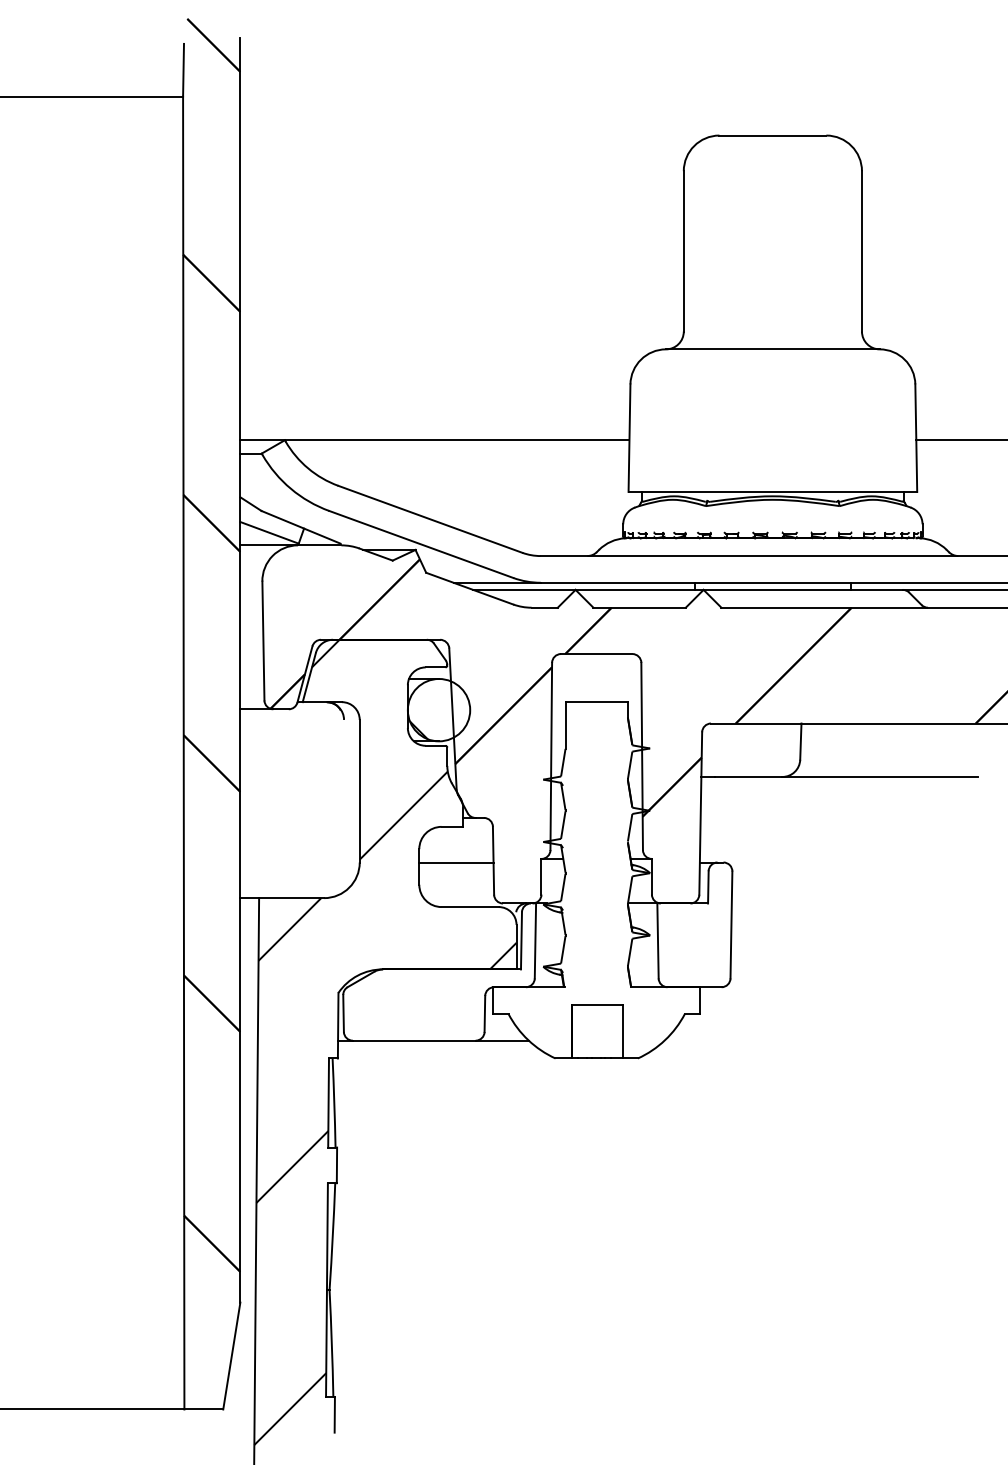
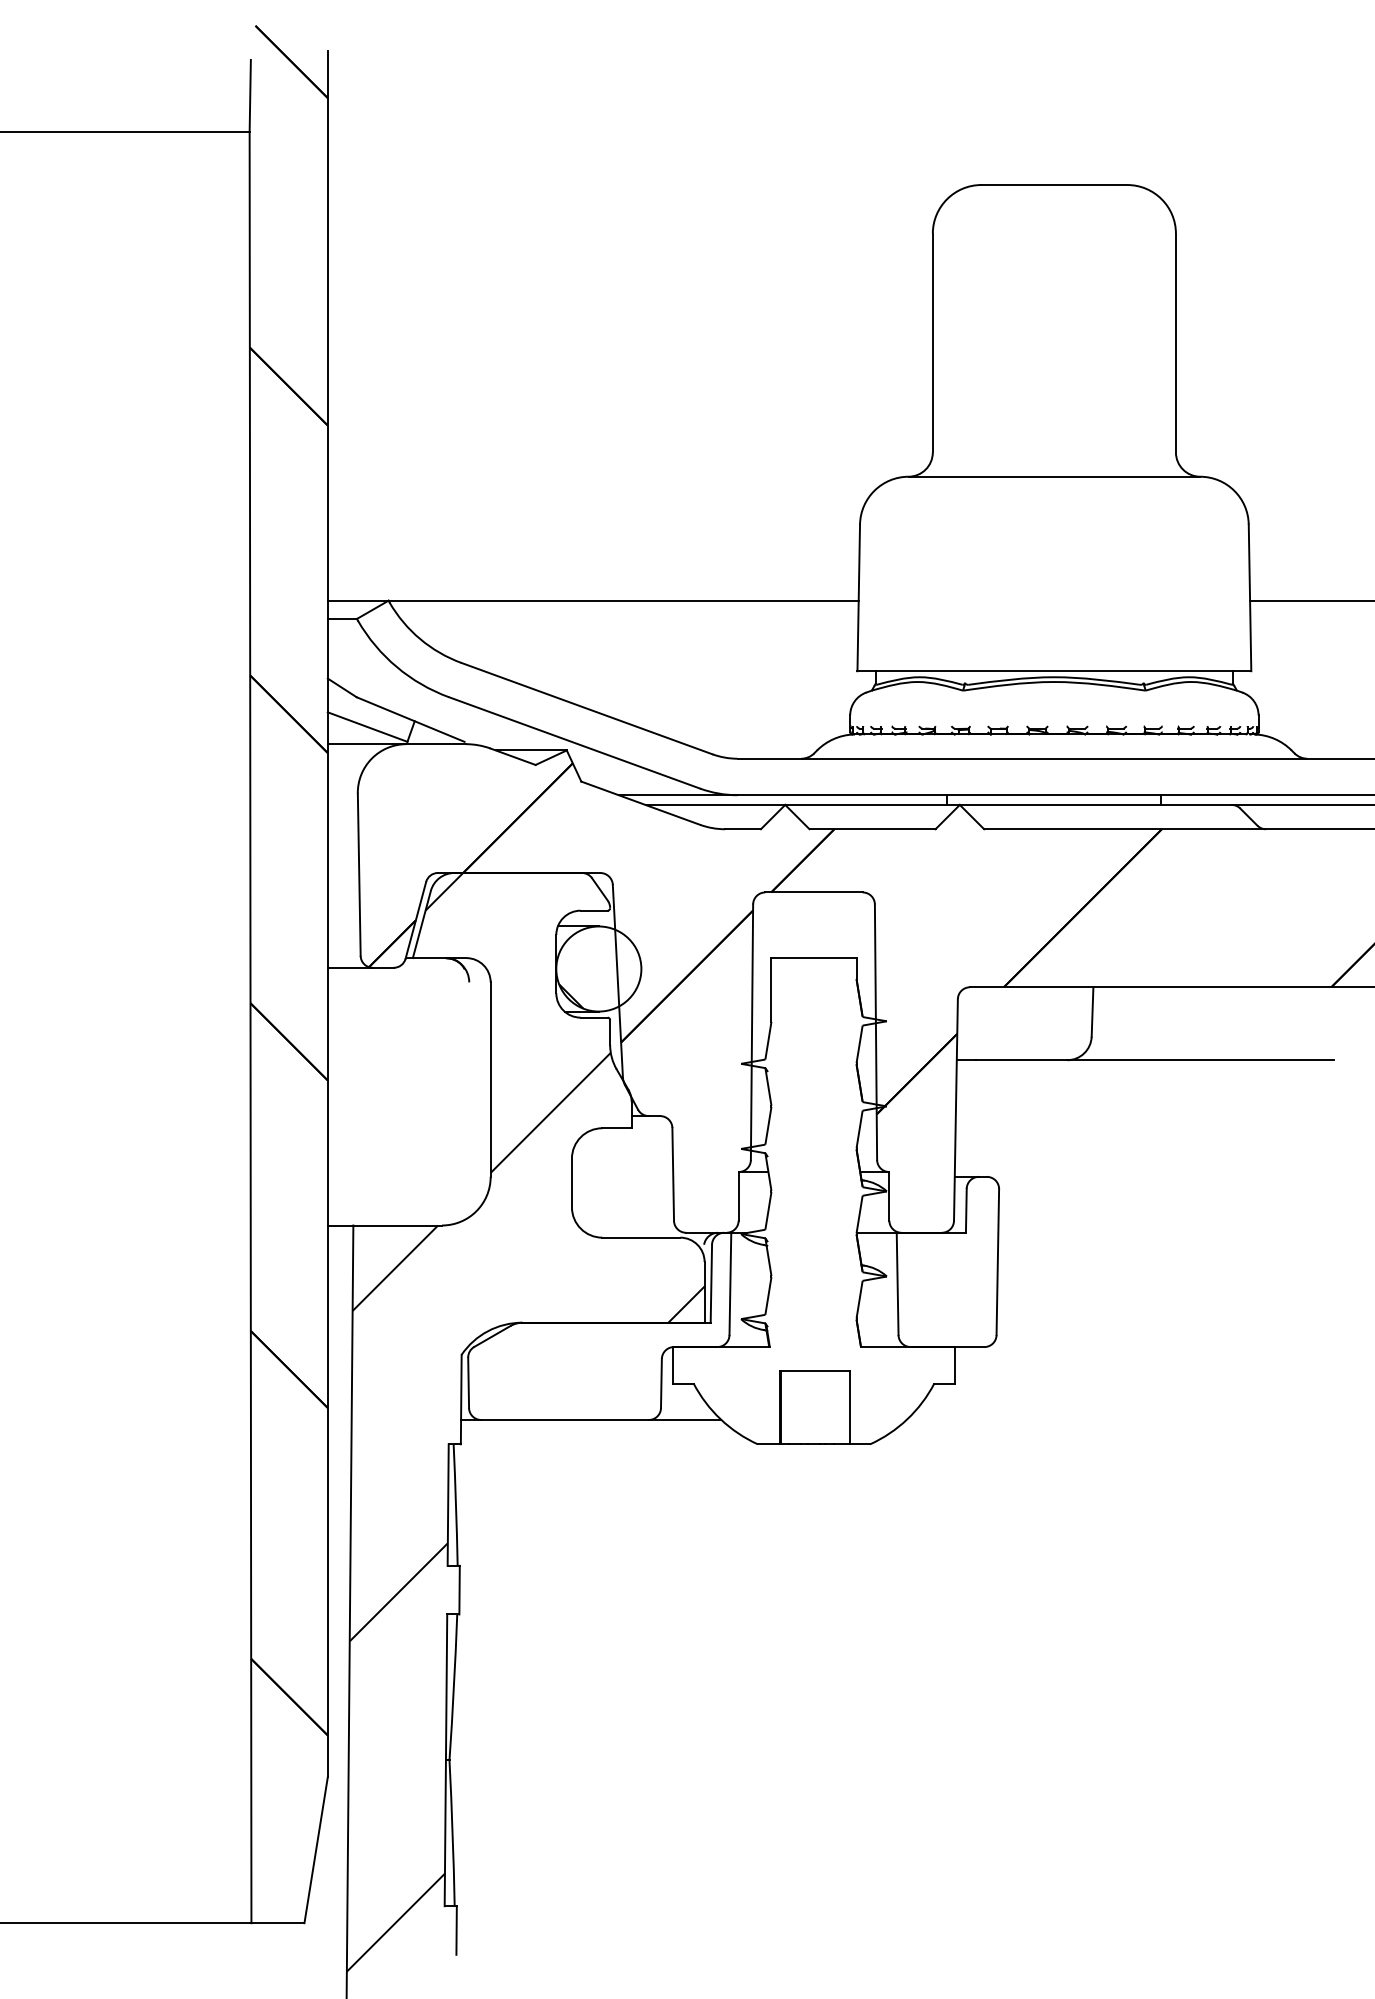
line: (456, 862) -> (622, 1176), removed

